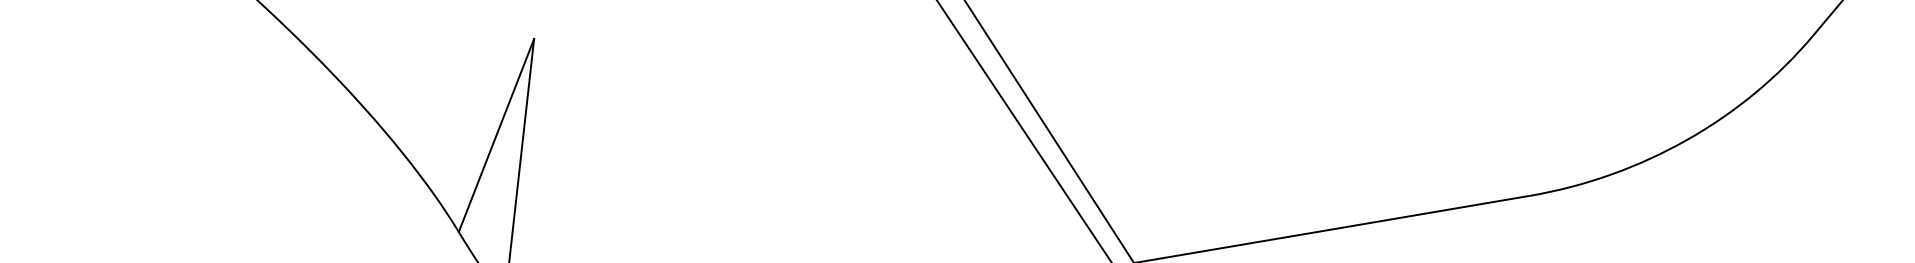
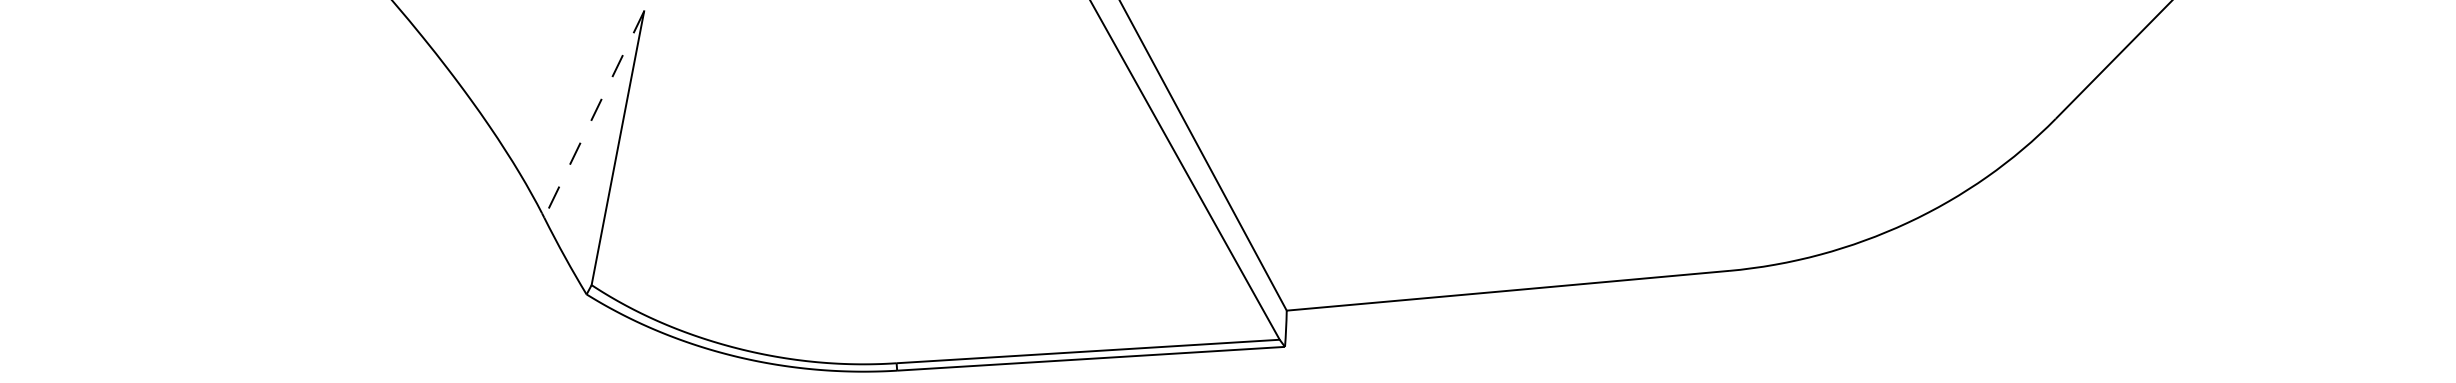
line: (496, 135) -> (594, 114), solid -> dashed

